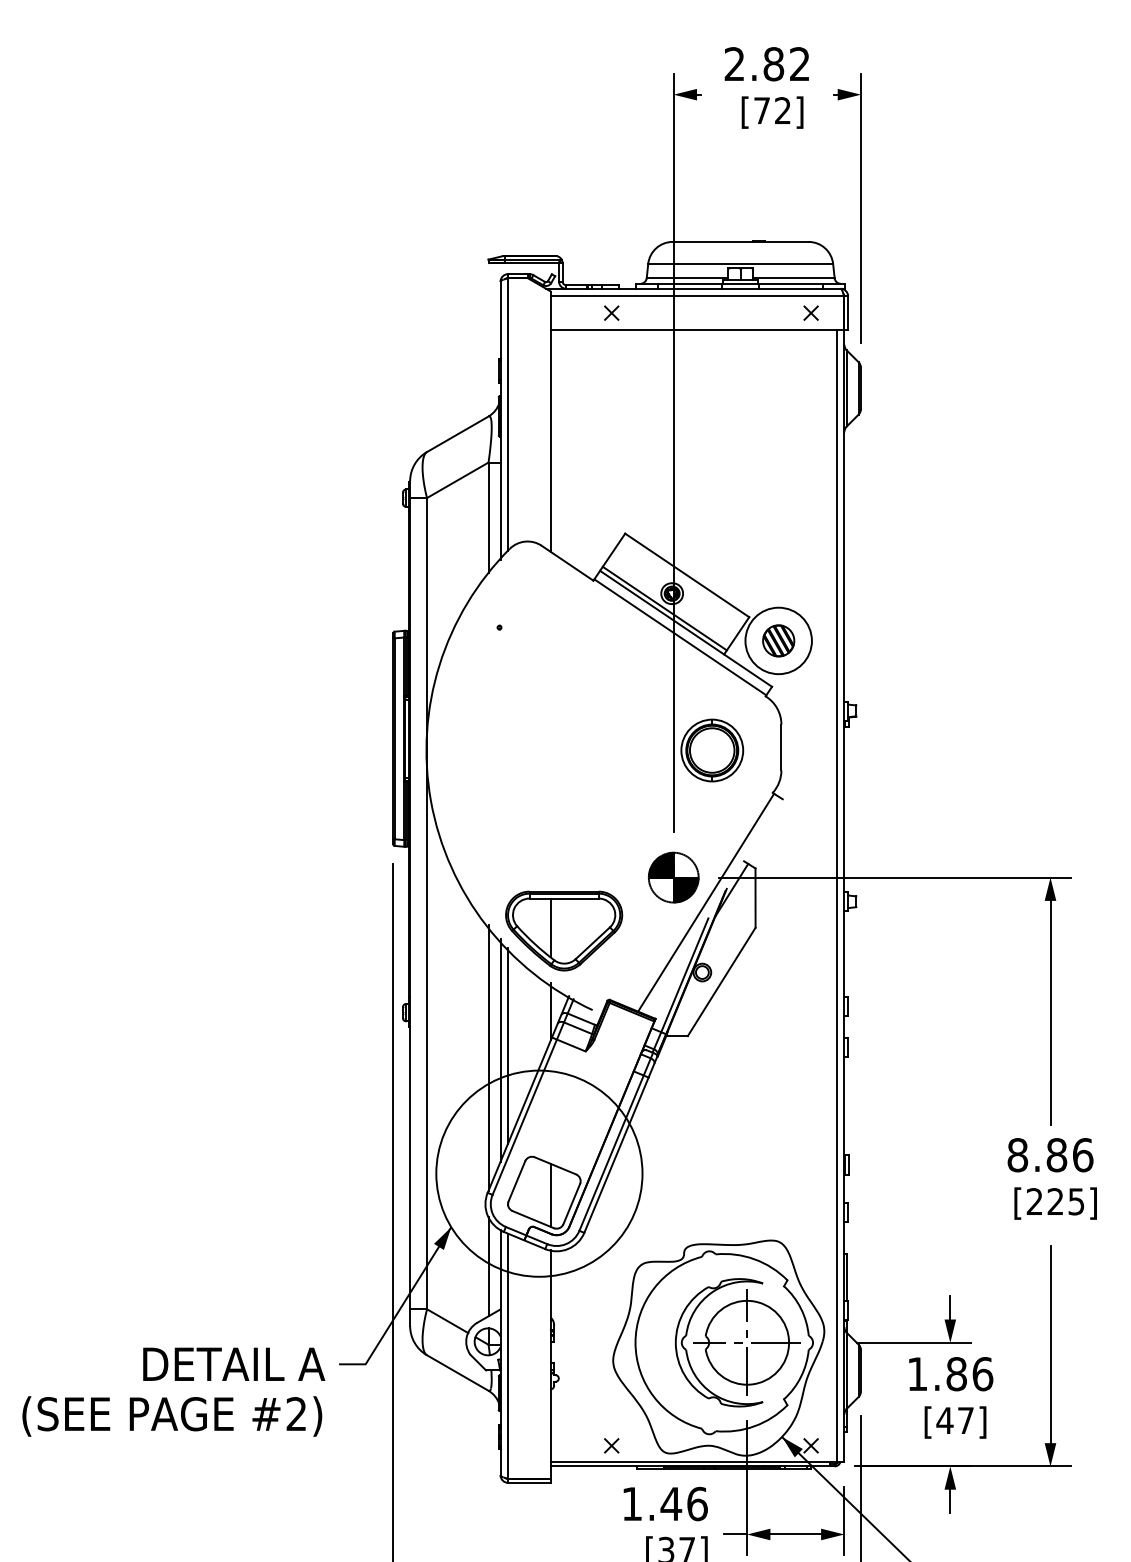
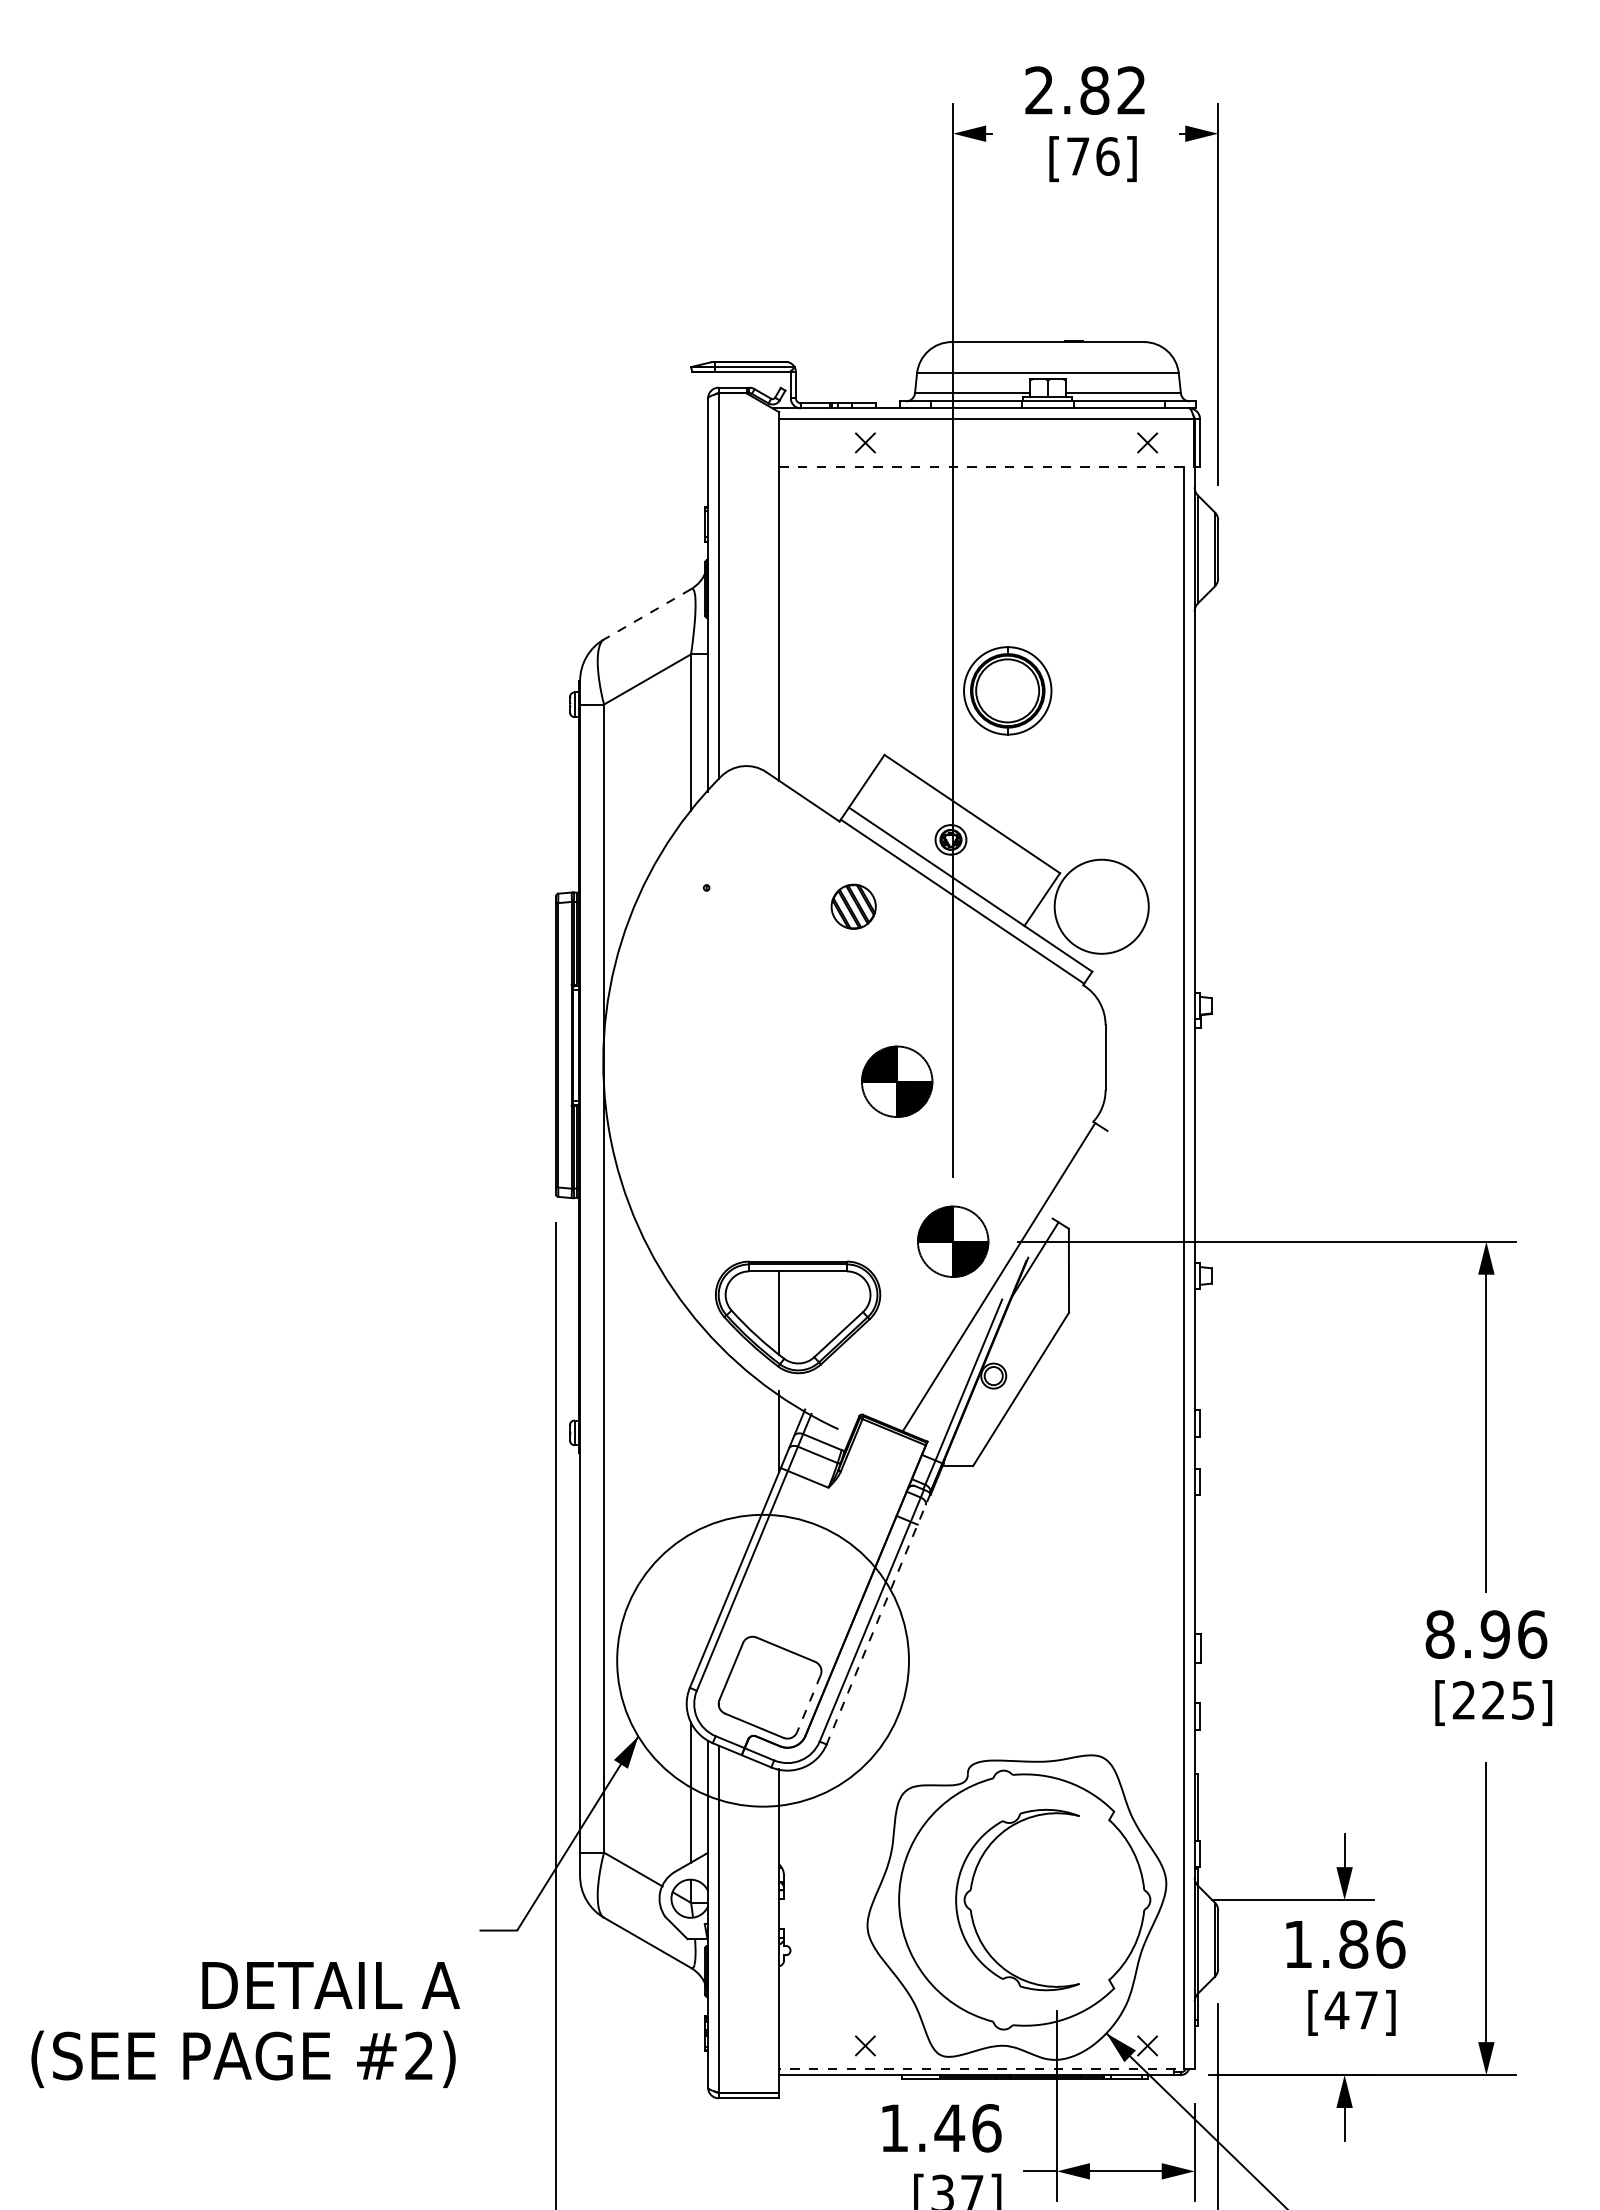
text: (782, 110) -> (1107, 156), [72] -> [76]
line: (697, 329) -> (986, 466), solid -> dashed
line: (457, 434) -> (647, 614), solid -> dashed
line: (664, 608) -> (940, 860), removed
part: (778, 640) -> (853, 906), moved
part: (712, 750) -> (1007, 690), moved
part: (634, 764) -> (897, 1081), added
line: (507, 1045) -> (718, 1479), removed
line: (500, 1050) -> (708, 1486), removed
line: (488, 1057) -> (691, 1496), removed
line: (620, 1143) -> (878, 1618), solid -> dashed
text: (1056, 1155) -> (1495, 1634), 8.86 -> 8.96
line: (551, 1195) -> (779, 1691), removed
line: (571, 1203) -> (808, 1703), solid -> dashed
part: (746, 1342) -> (1056, 1899), removed
text: (173, 1392) -> (245, 2025), moved
line: (697, 1462) -> (986, 2069), solid -> dashed

